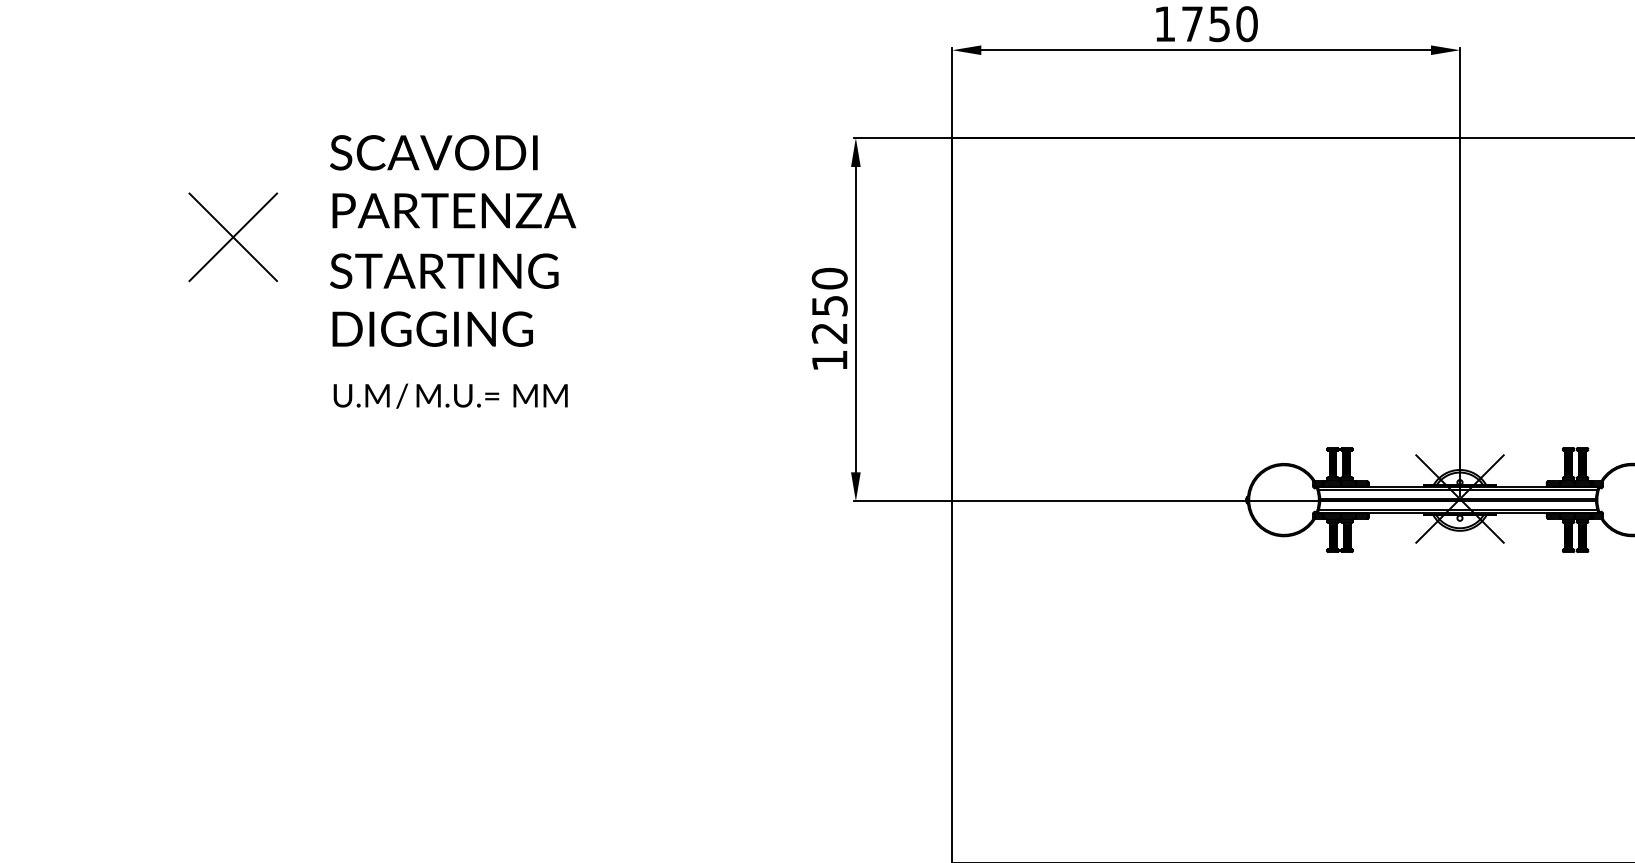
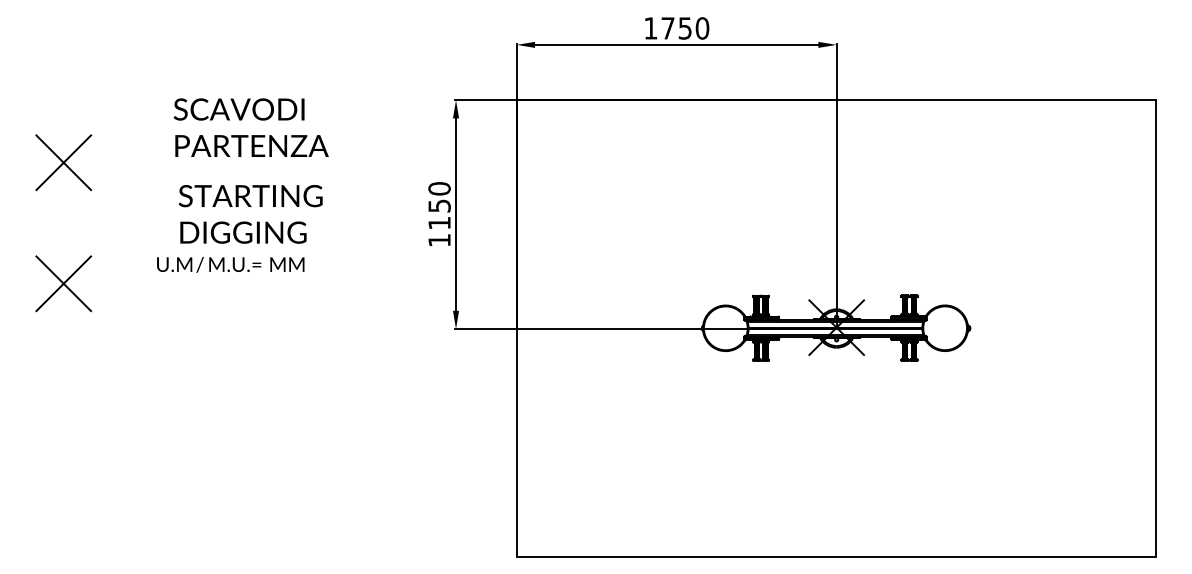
text: (451, 181) -> (250, 127), moved
text: (443, 300) -> (250, 214), moved
text: (829, 333) -> (439, 223), 1250 -> 1150
text: (450, 395) -> (230, 264), moved
part: (232, 428) -> (63, 283), added

